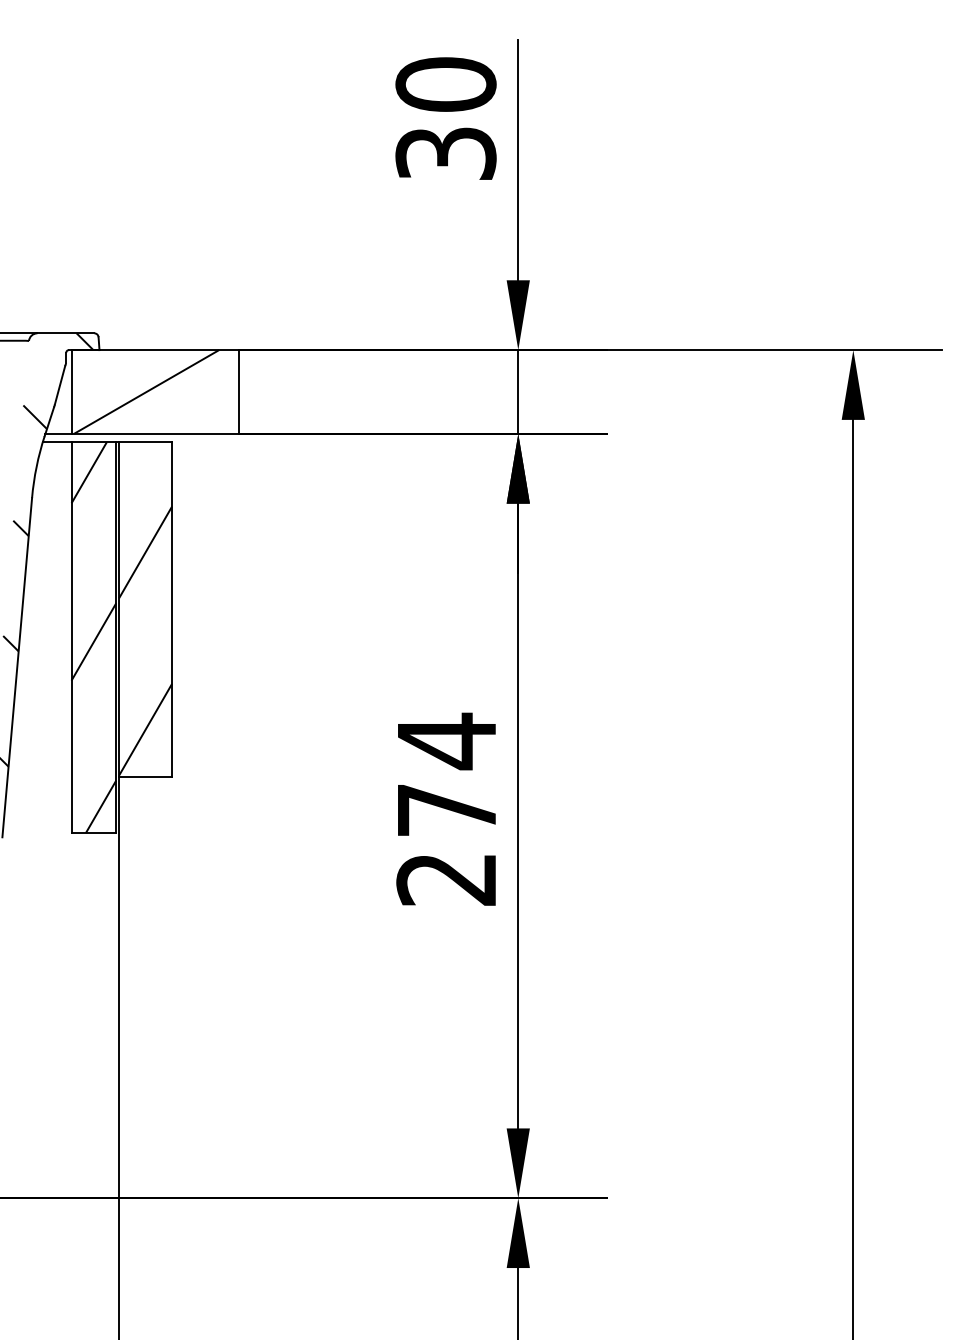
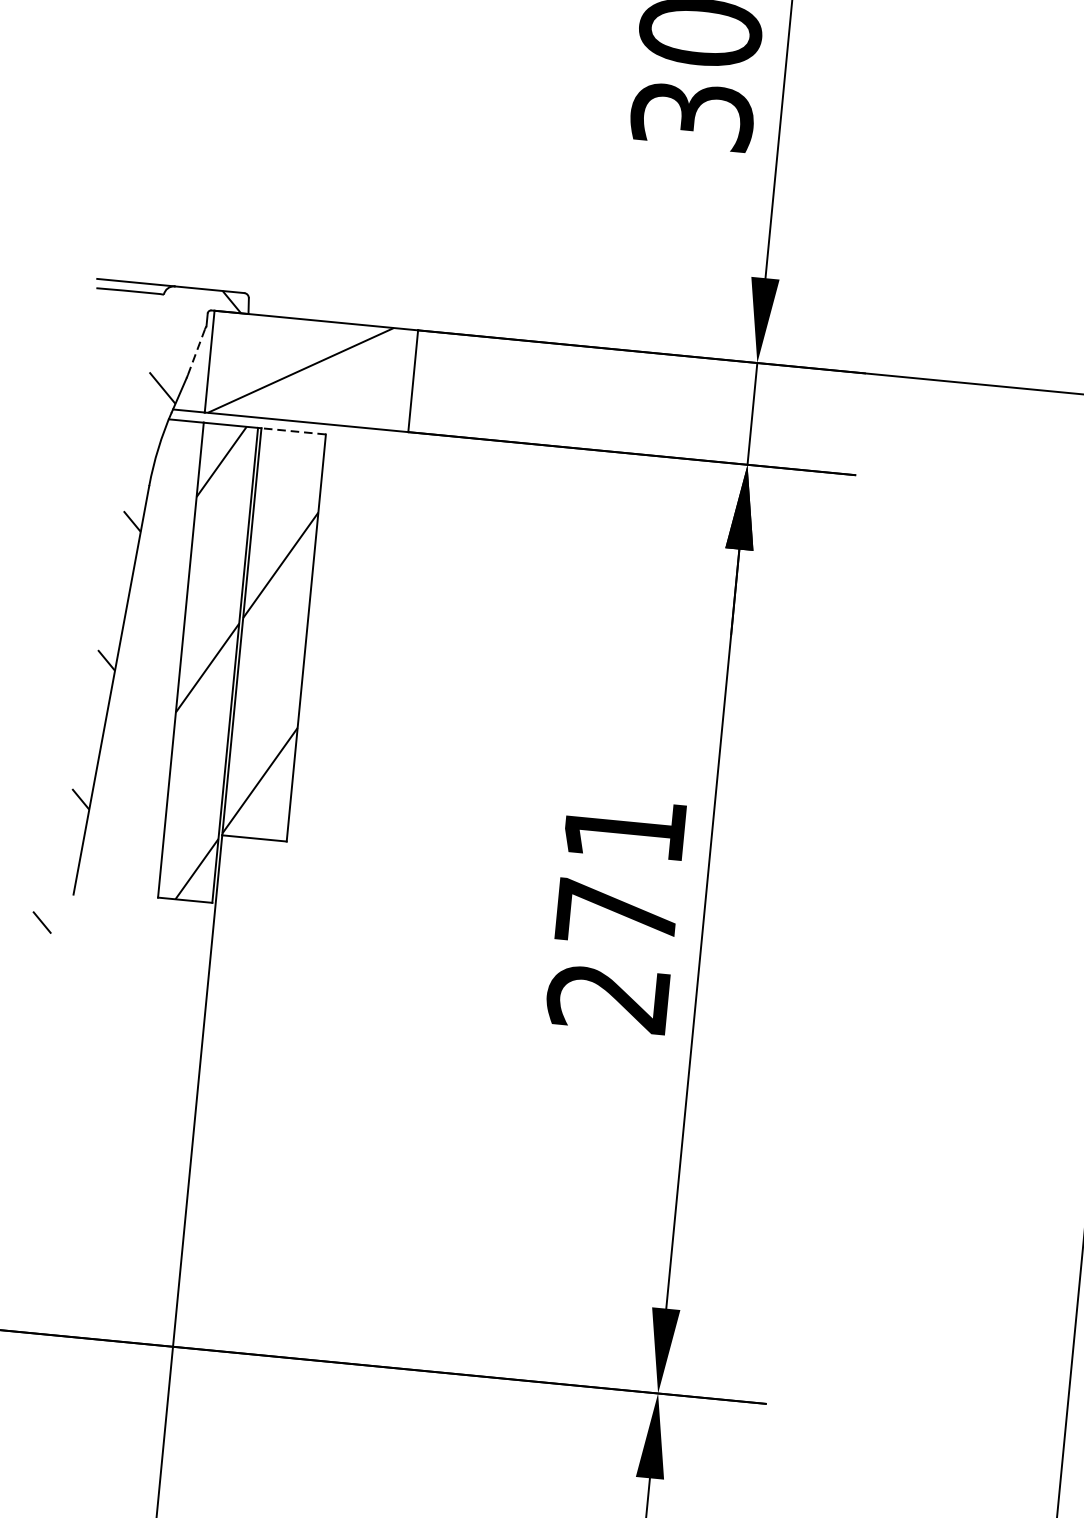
line: (60, 385) -> (196, 352), solid -> dashed
line: (145, 442) -> (293, 431), solid -> dashed
text: (446, 741) -> (624, 830), 274 -> 271

